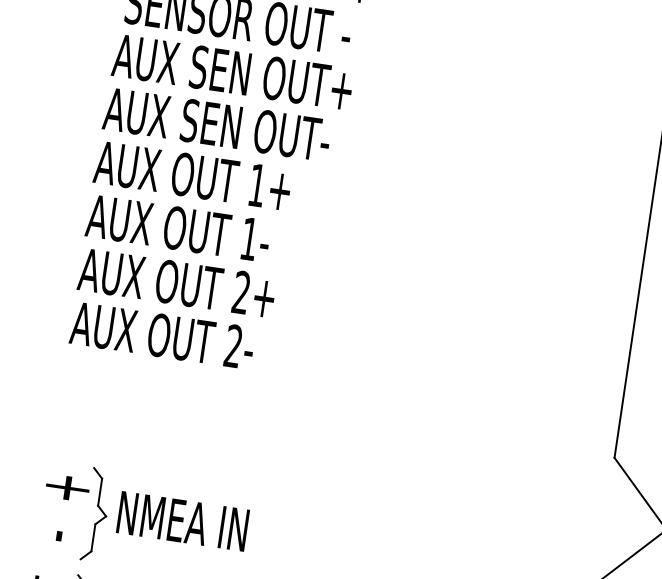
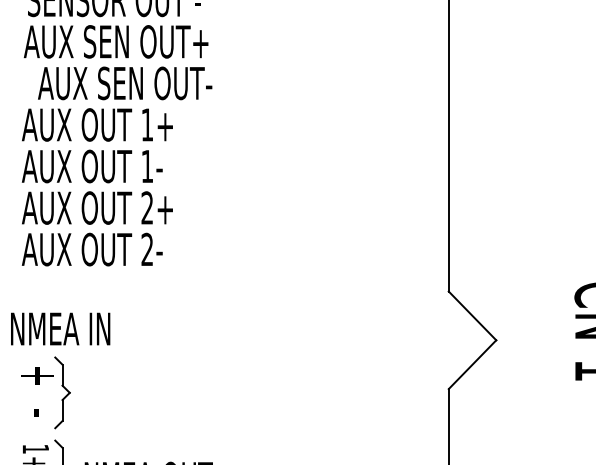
text: (217, 124) -> (125, 83), moved
text: (182, 520) -> (60, 328), moved

